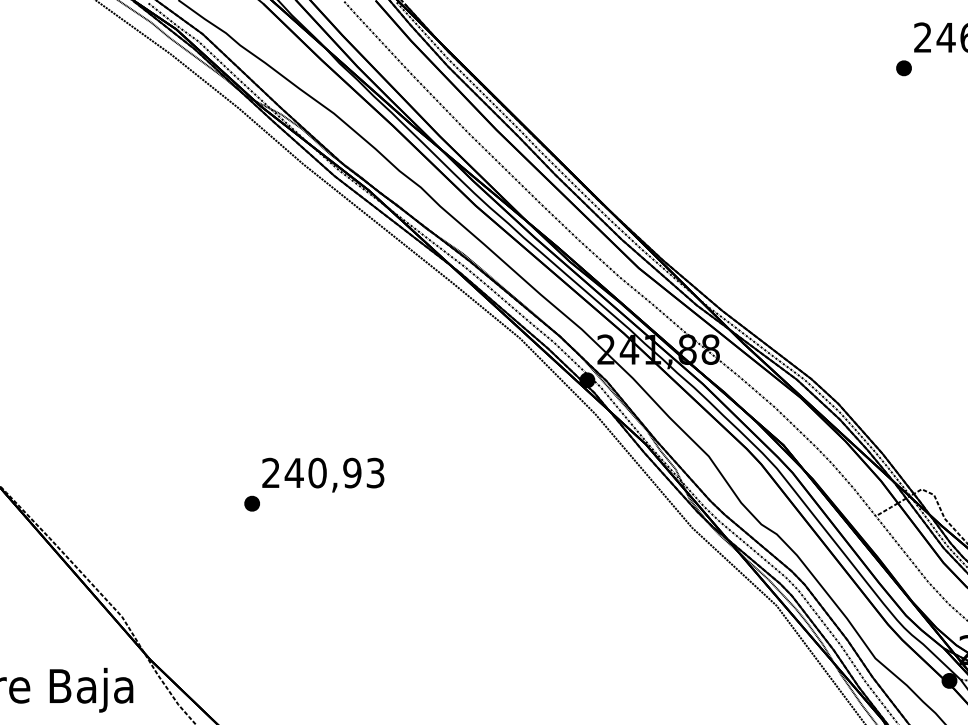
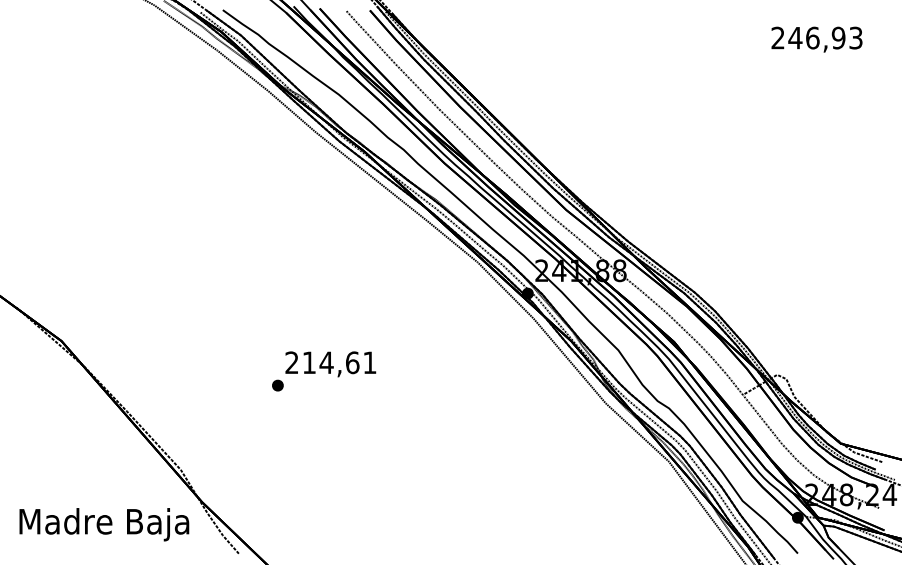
part: (903, 67) -> (763, 60), removed
text: (334, 472) -> (339, 362), 240,93 -> 214,61

